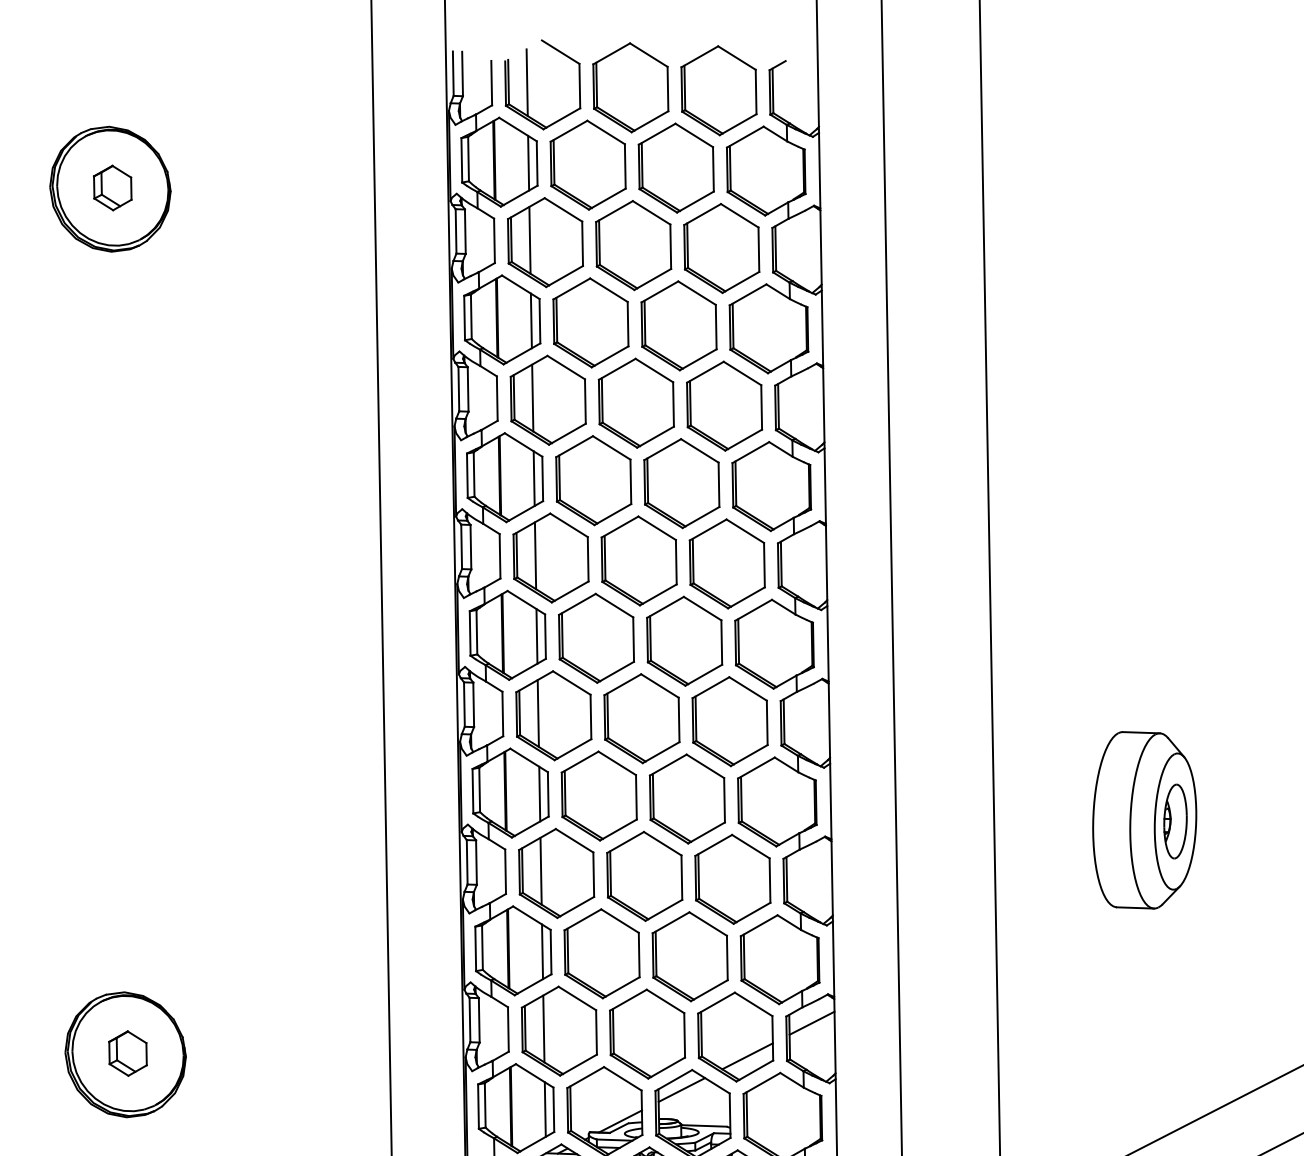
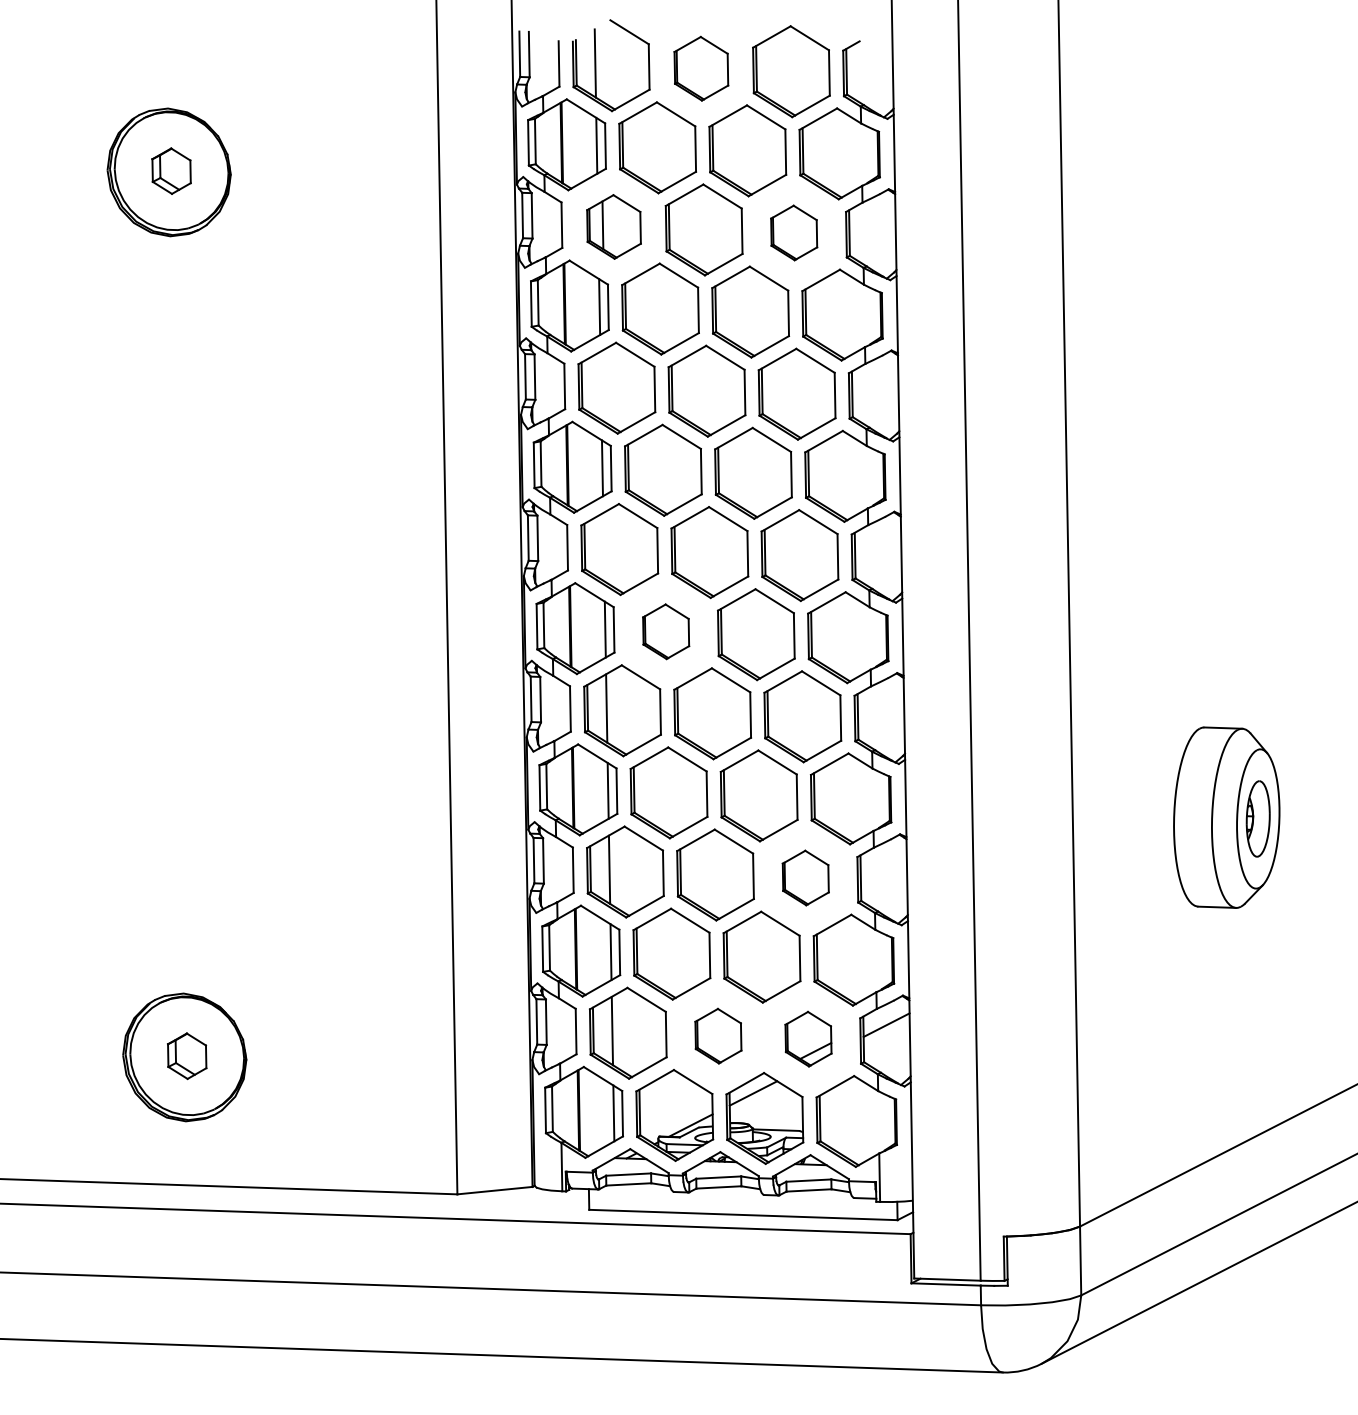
part: (631, 87) -> (701, 68), size x0.7
part: (544, 242) -> (613, 226), size x0.7
part: (720, 248) -> (793, 232), size x0.6
line: (532, 397) -> (600, 385), removed
line: (535, 556) -> (603, 547), removed
part: (595, 638) -> (665, 631), size x0.6
part: (732, 878) -> (805, 877), size x0.6
part: (647, 1033) -> (718, 1035), size x0.6
part: (735, 1036) -> (808, 1038), size x0.6

